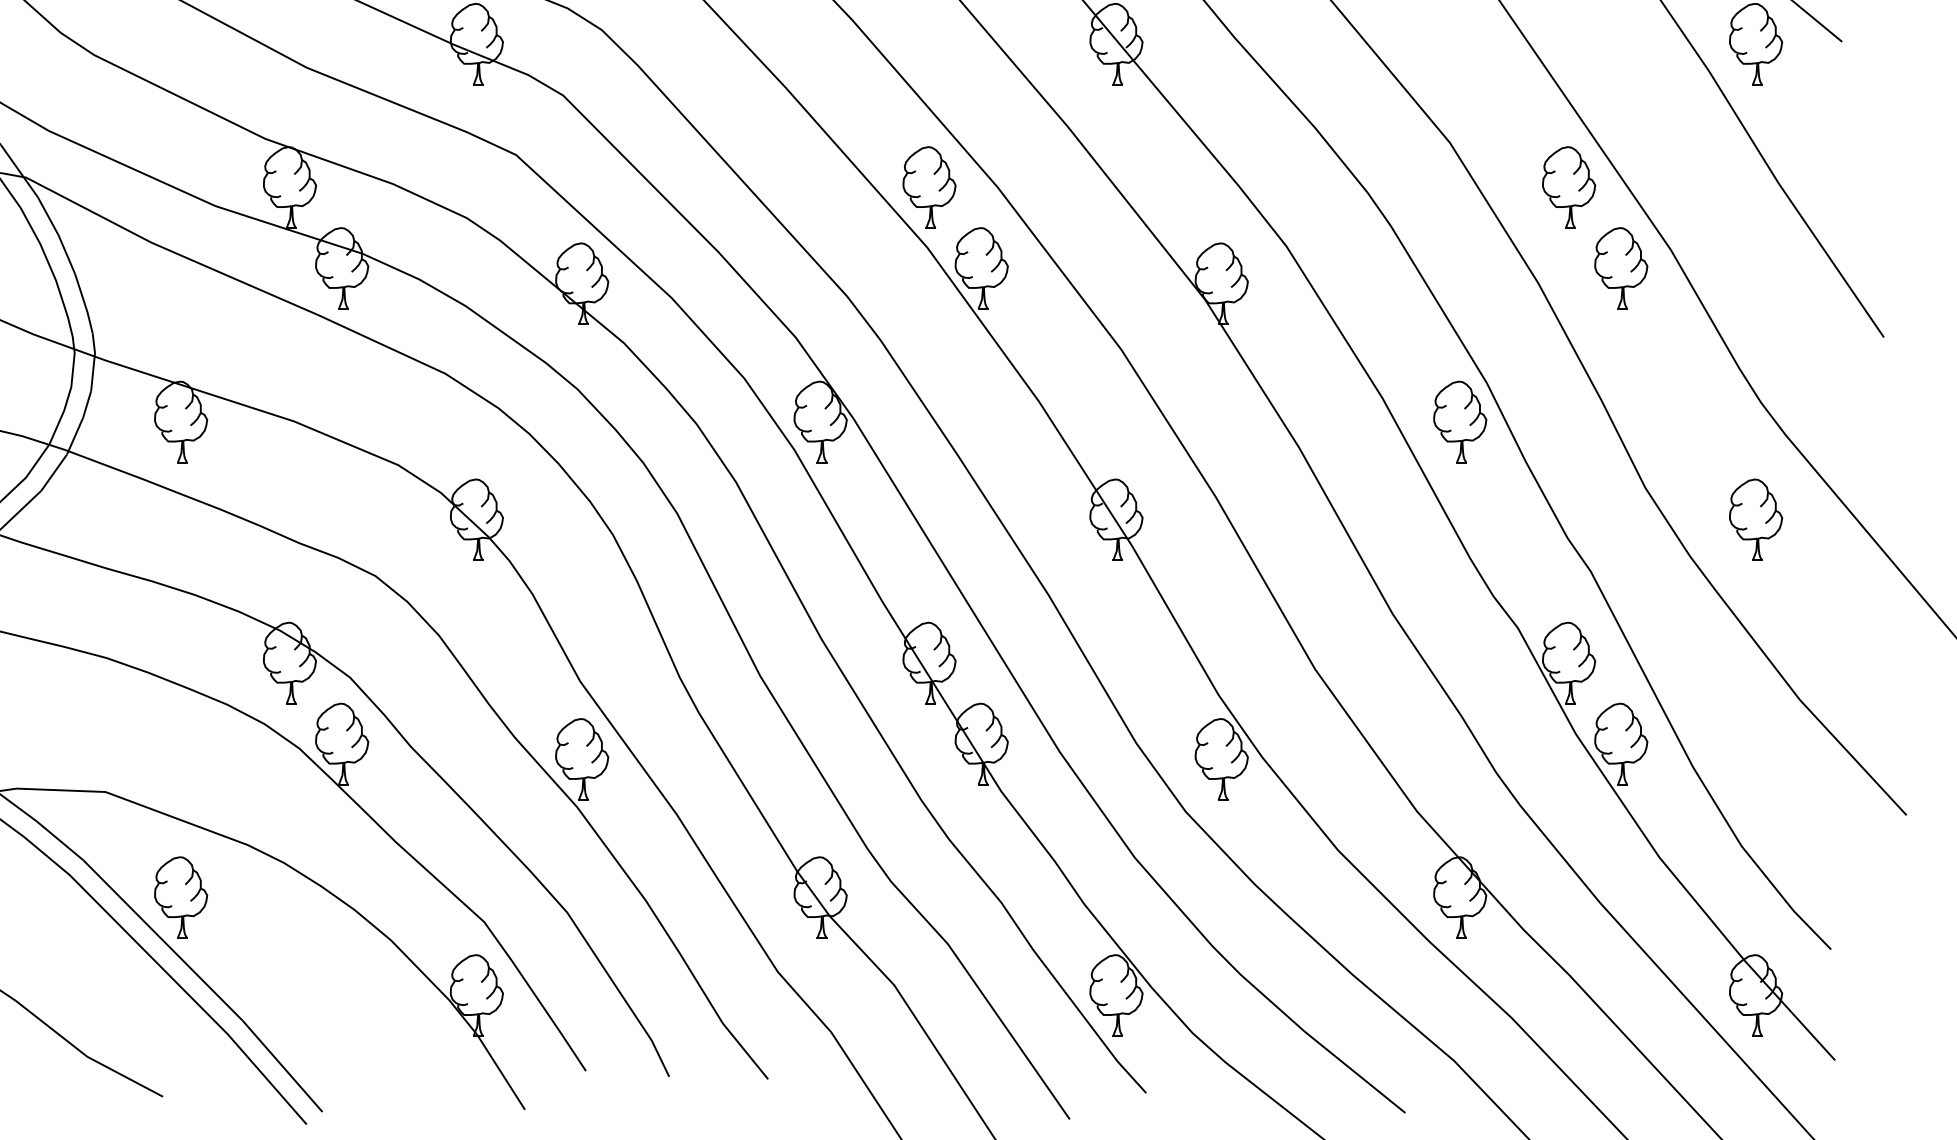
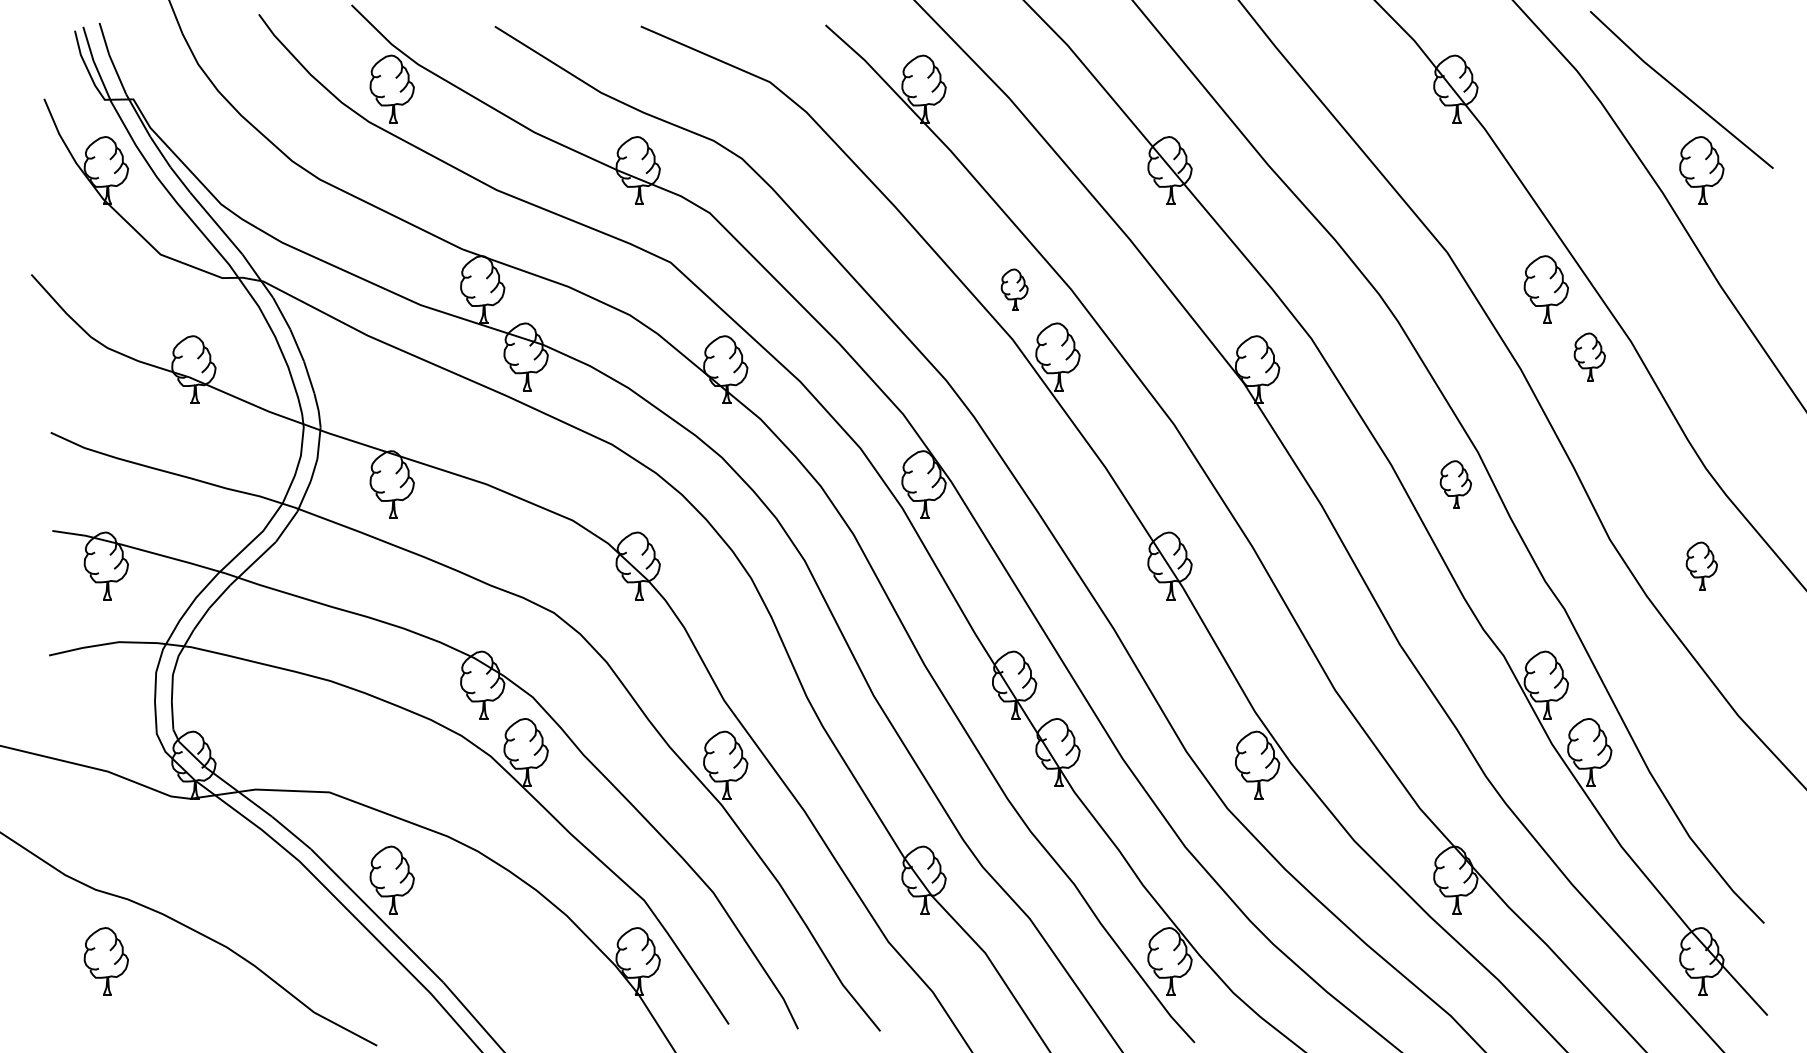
part: (929, 187) -> (1014, 289), size x0.6
part: (1620, 267) -> (1589, 356), size x0.7
part: (1459, 421) -> (1455, 484), size x0.7
part: (1755, 519) -> (1701, 565), size x0.7

